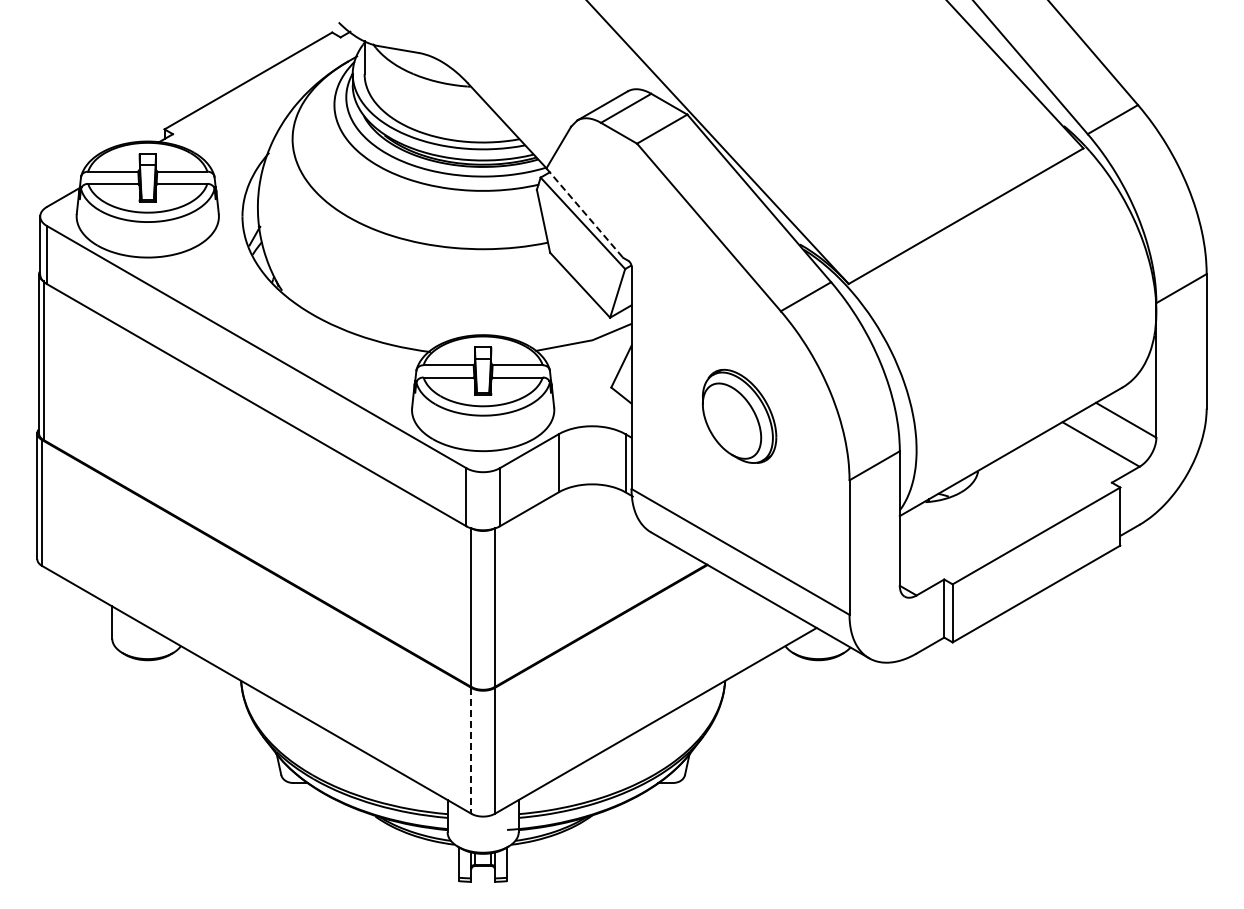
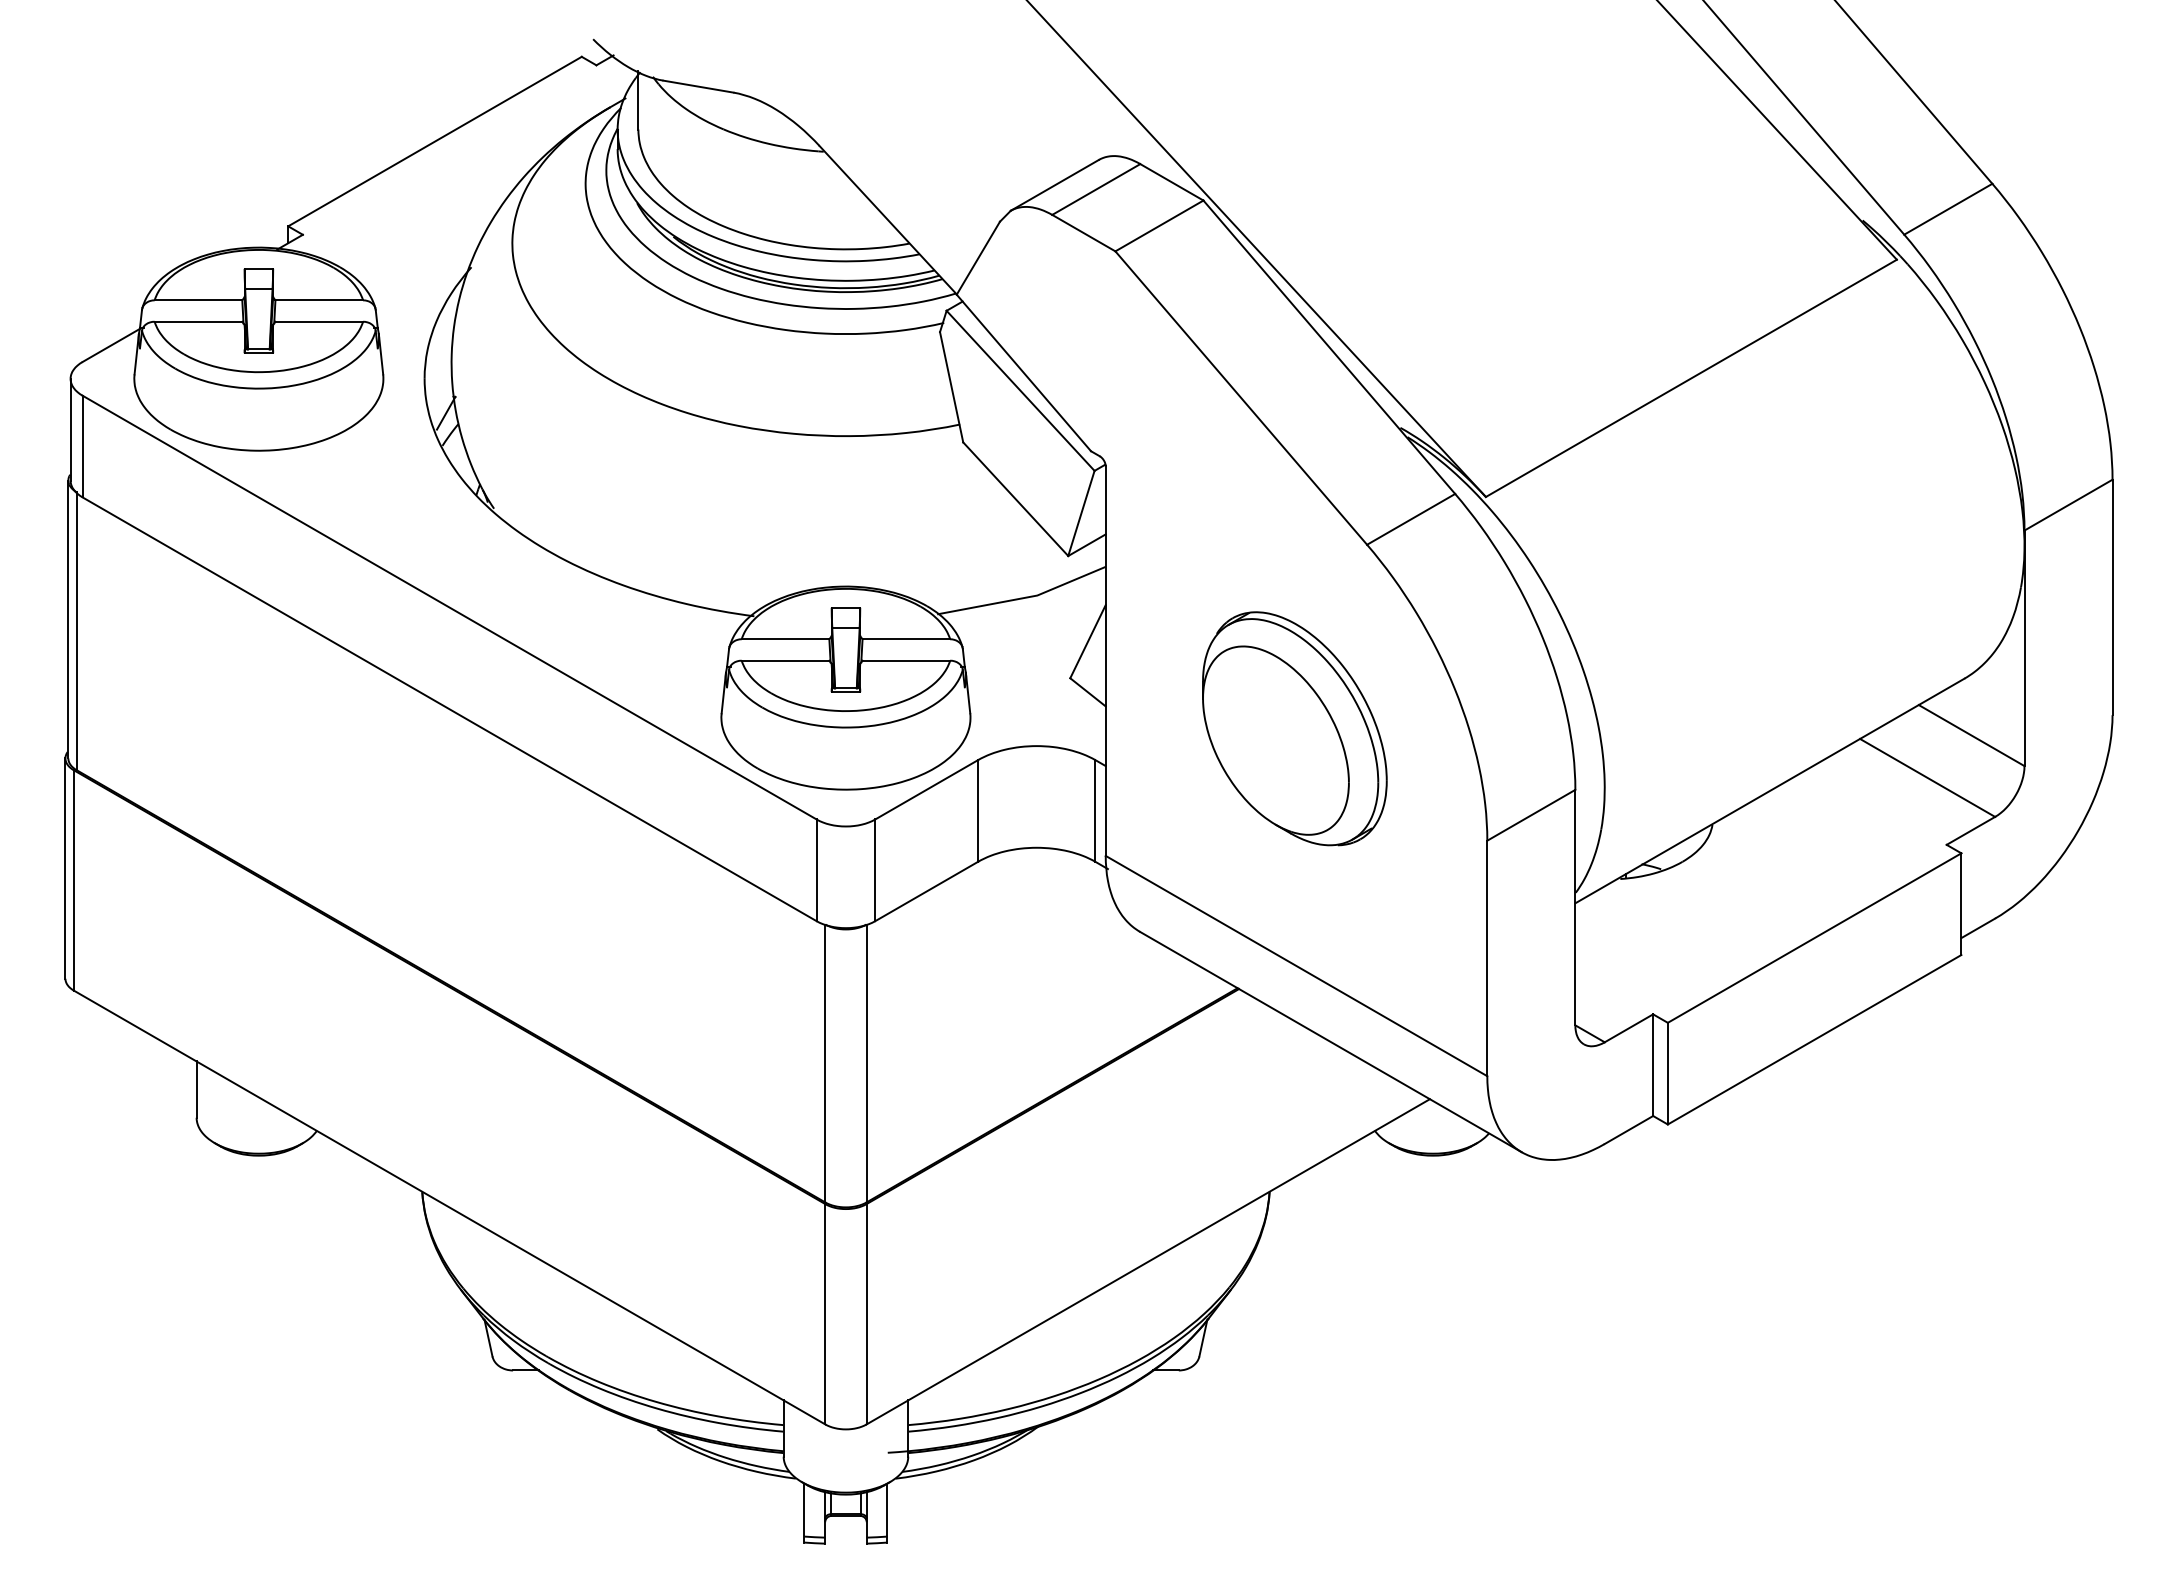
line: (584, 213) -> (1023, 373), dashed -> solid
part: (739, 416) -> (1294, 728), size x1.43
line: (471, 750) -> (825, 1313), dashed -> solid

